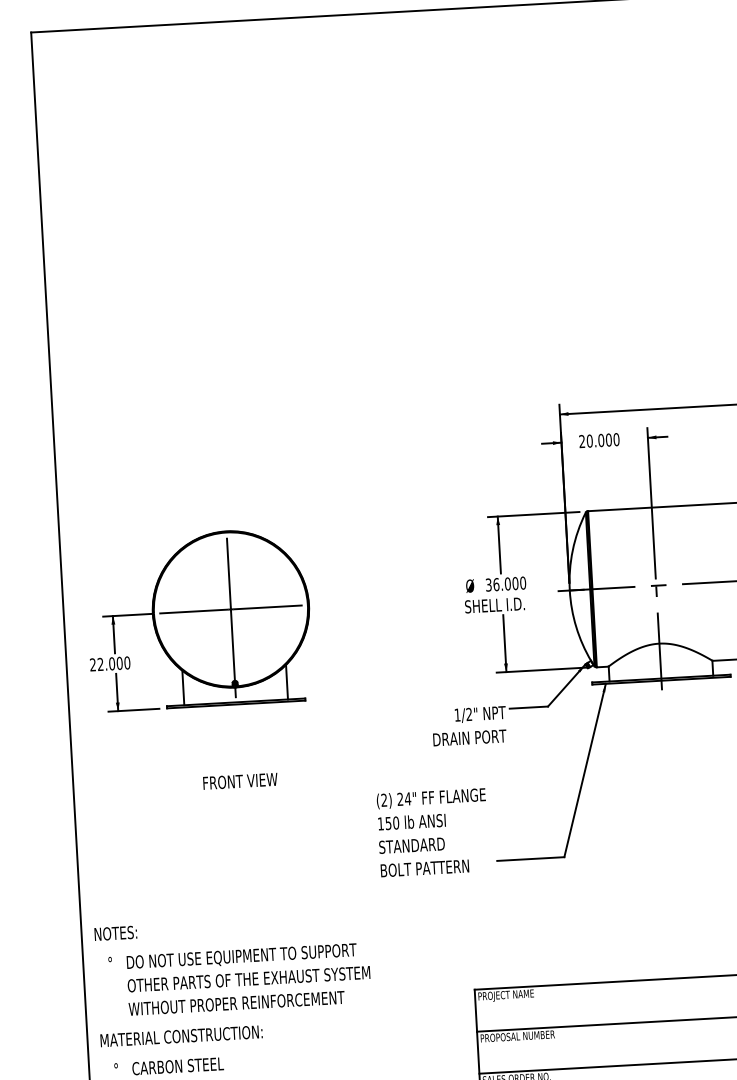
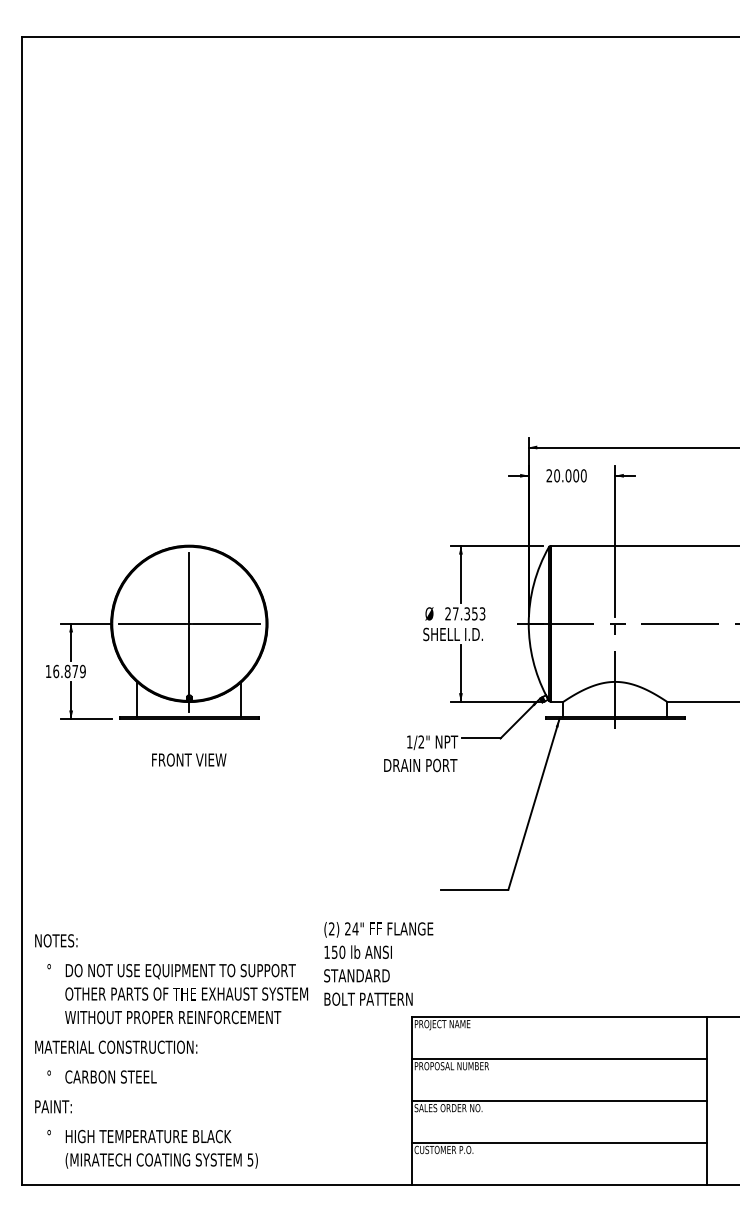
text: (506, 583) -> (465, 613), 36.000 -> 27.353
text: (109, 663) -> (65, 671), 22.000 -> 16.879
text: (240, 780) -> (189, 759), moved
text: (432, 832) -> (378, 963), moved

